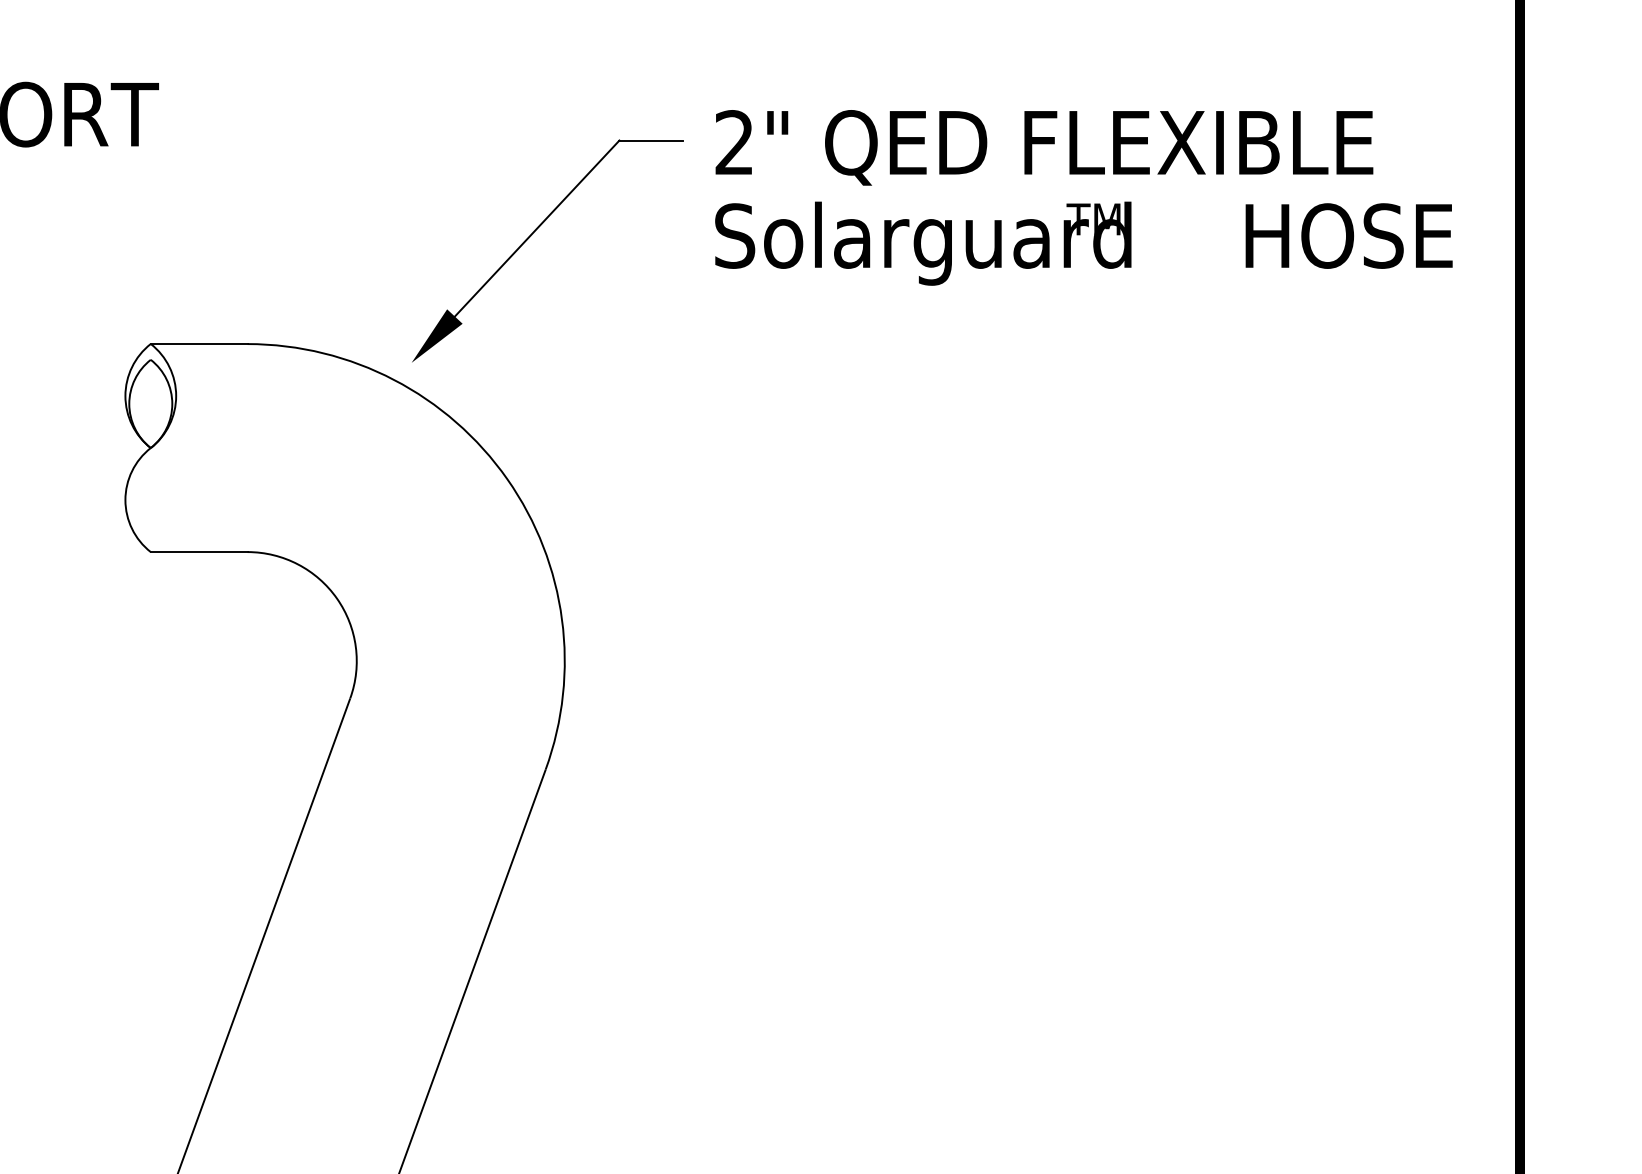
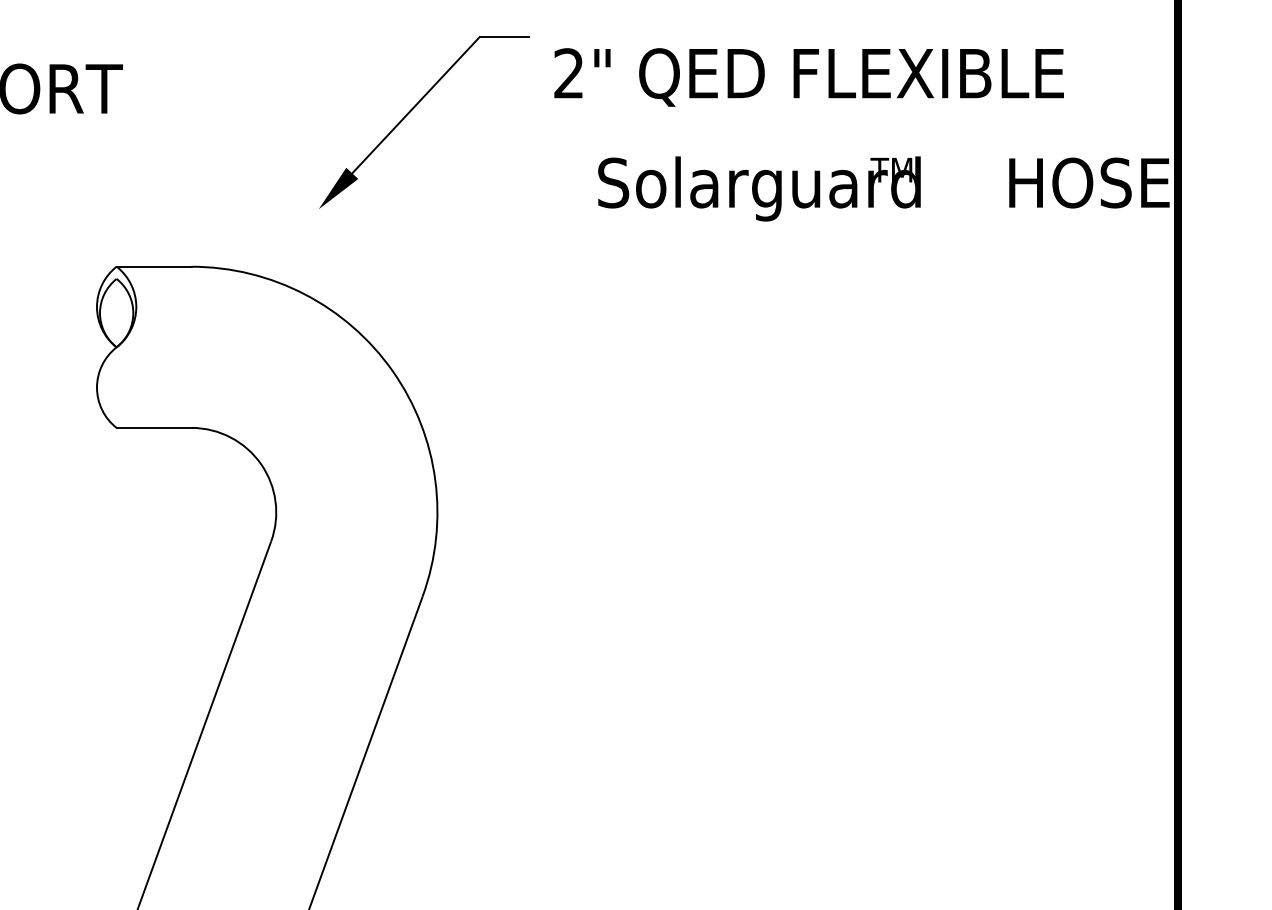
text: (1044, 147) -> (809, 77), moved
part: (531, 236) -> (411, 111), moved
text: (1083, 243) -> (883, 188), moved

